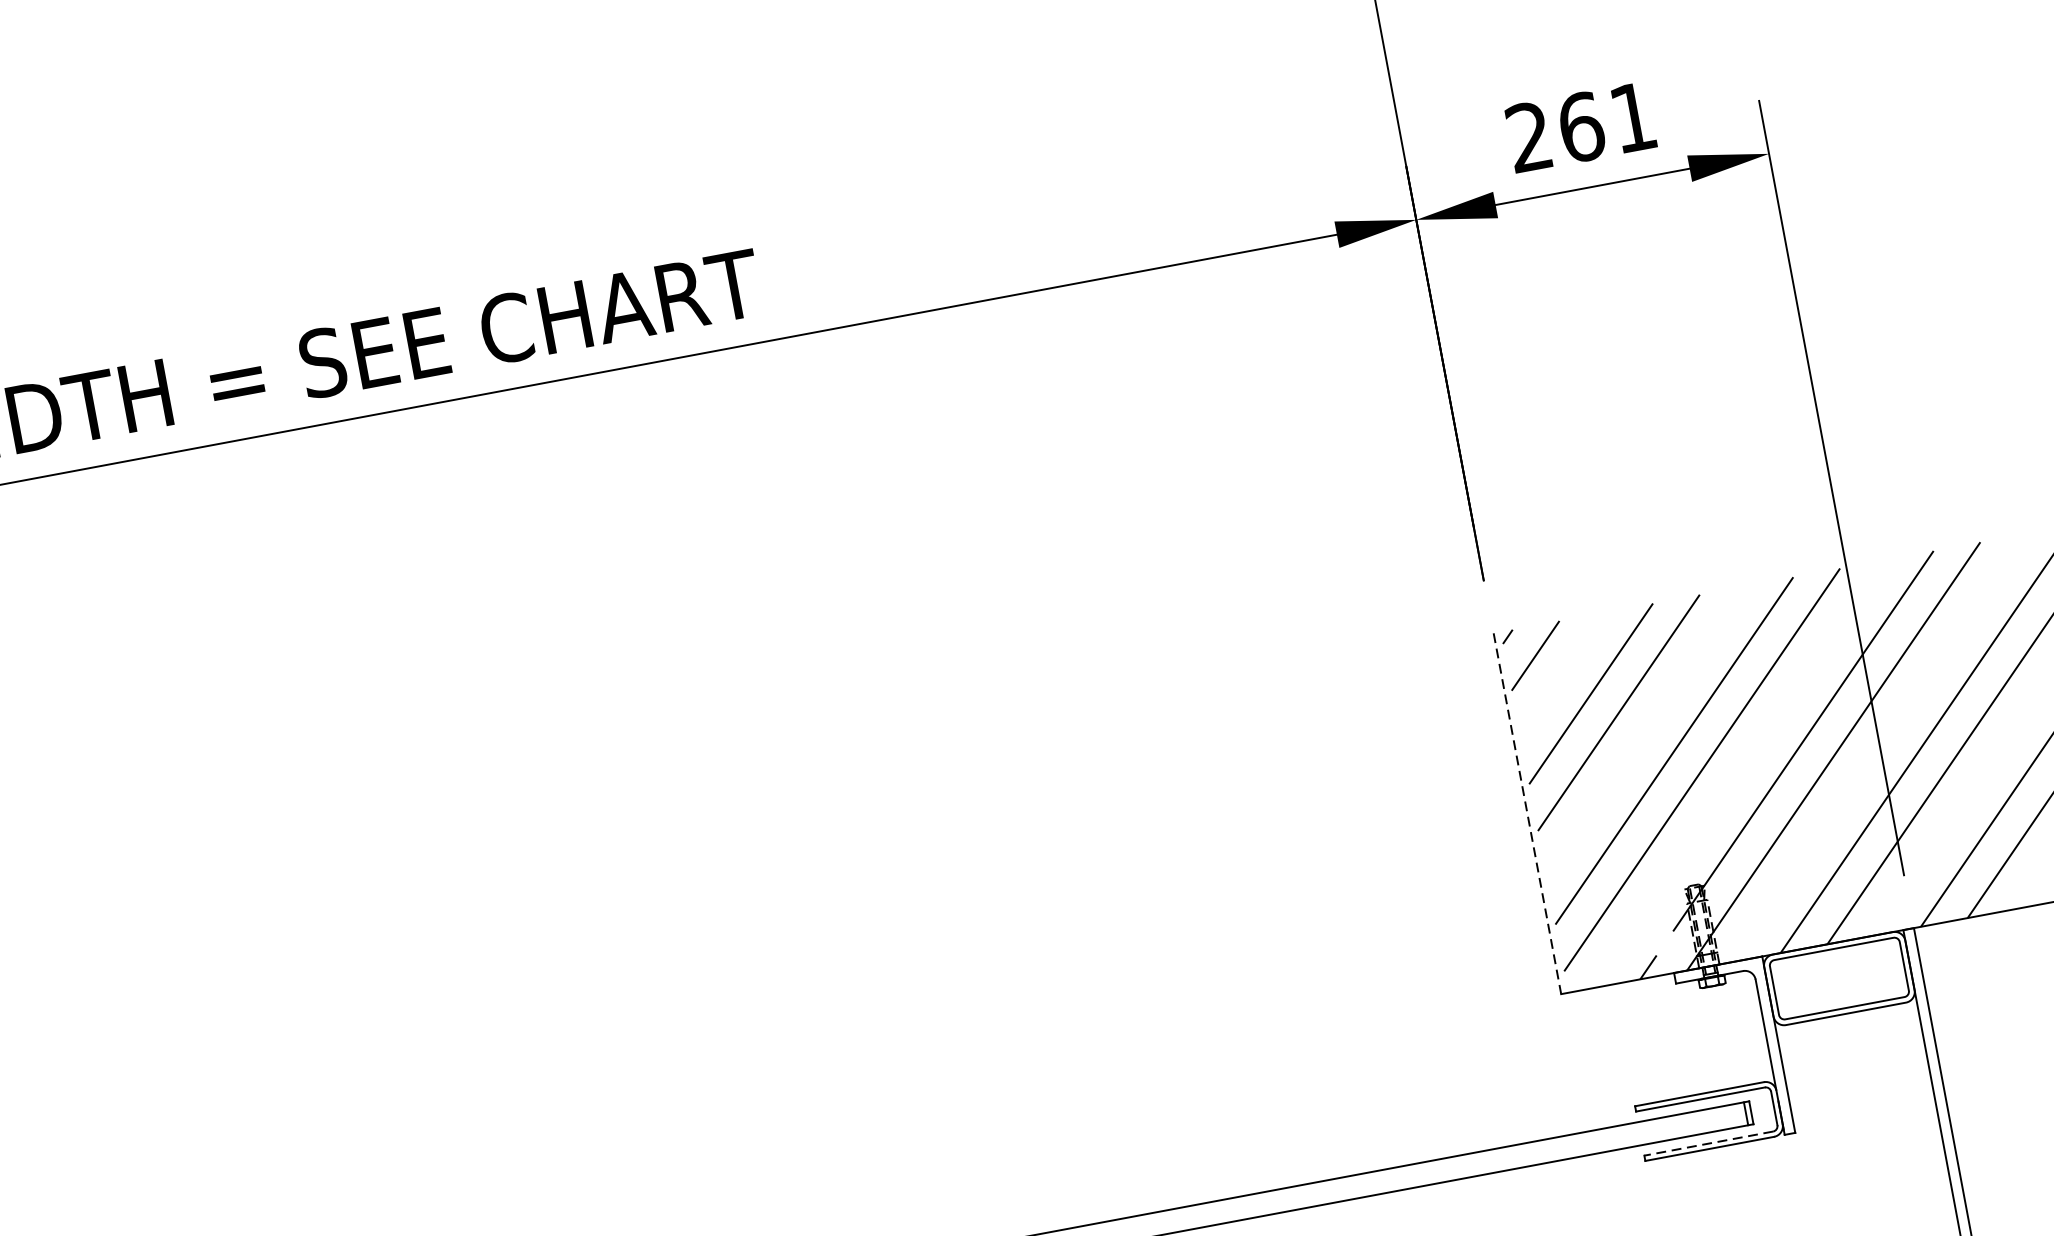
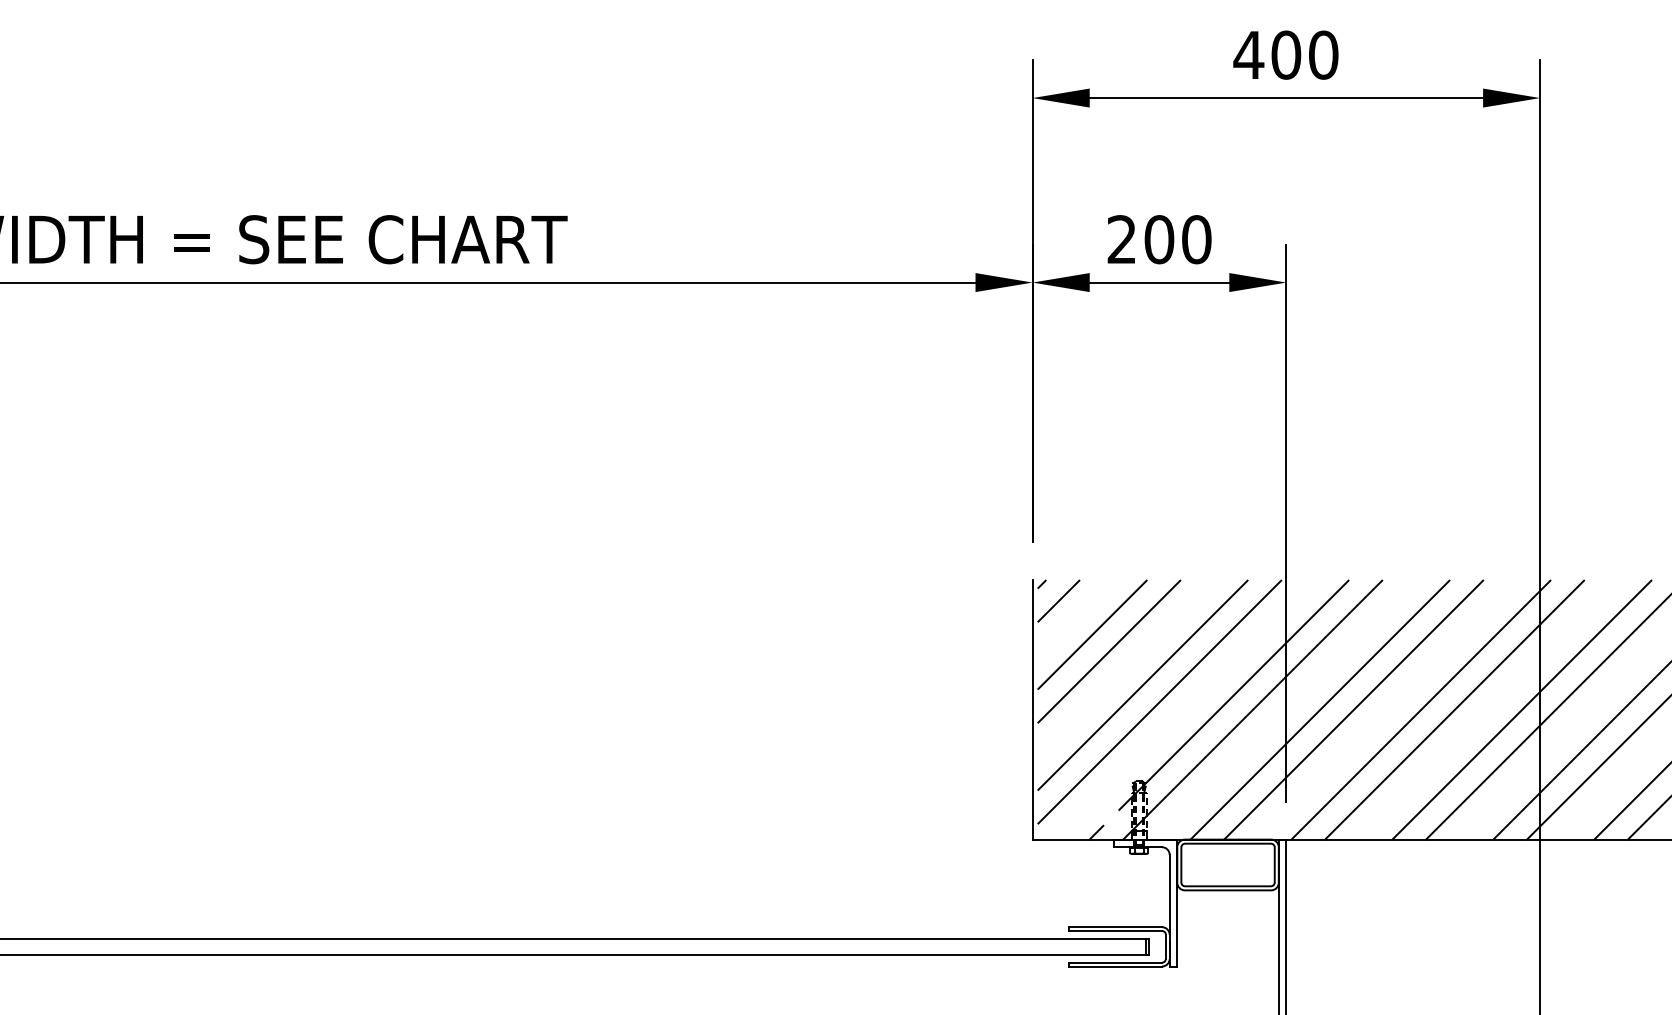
text: (1606, 122) -> (1177, 239), 261 -> 200
line: (1527, 813) -> (1032, 709), dashed -> solid
line: (1708, 1143) -> (1115, 962), dashed -> solid

